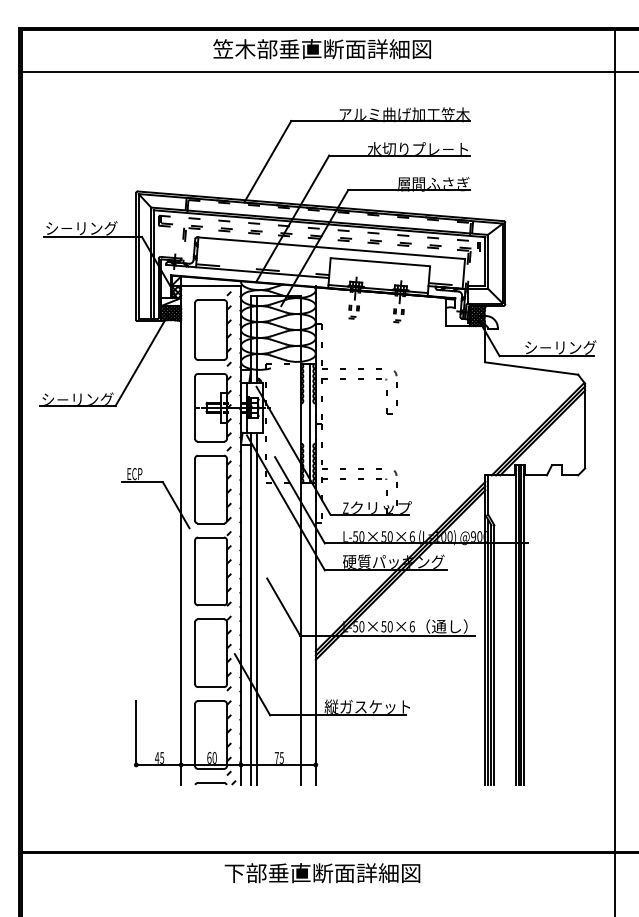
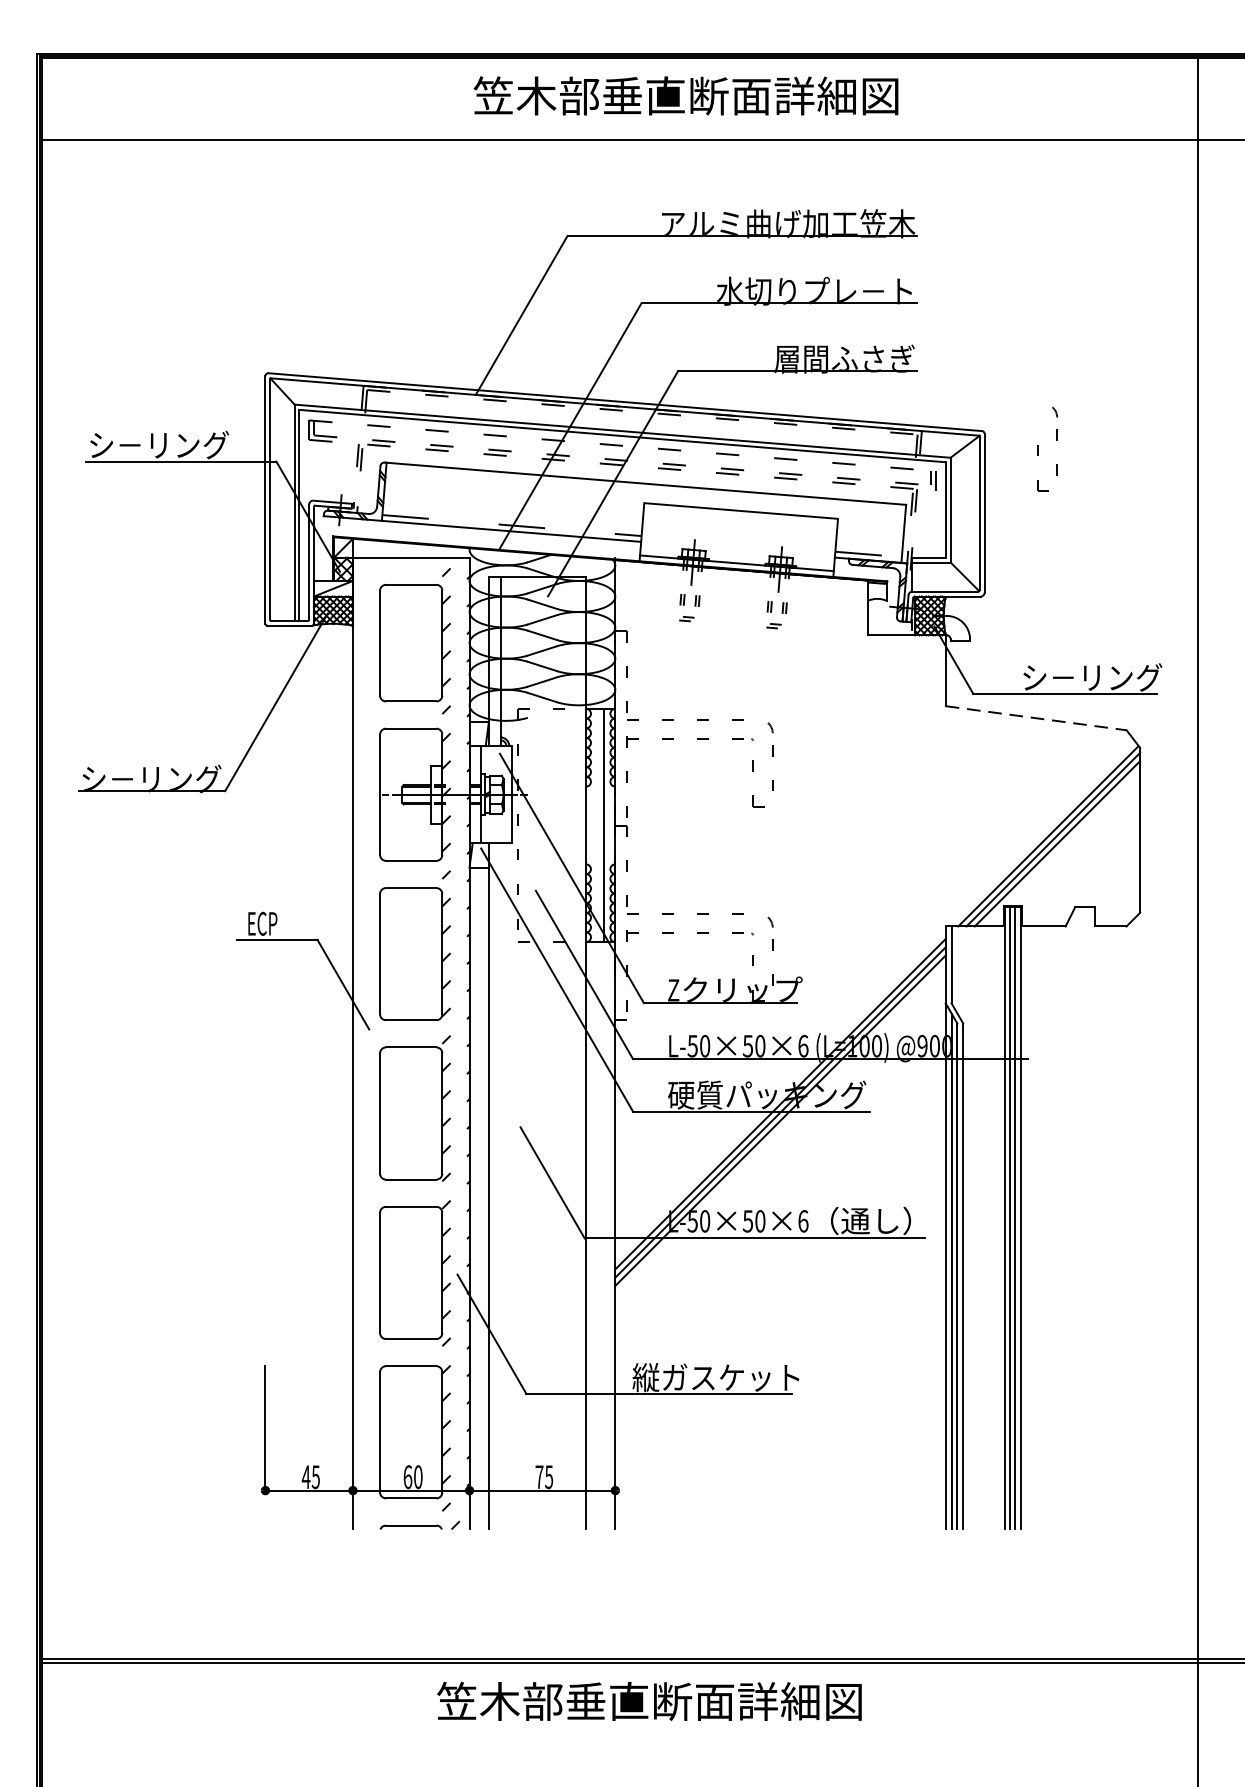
text: (321, 49) -> (684, 96), moved
part: (537, 230) -> (1047, 449), added
line: (531, 368) -> (1035, 718), solid -> dashed
line: (256, 608) -> (499, 1185), removed
text: (333, 873) -> (649, 1702), 下部垂直断面詳細図 -> 笠木部垂直断面詳細図

